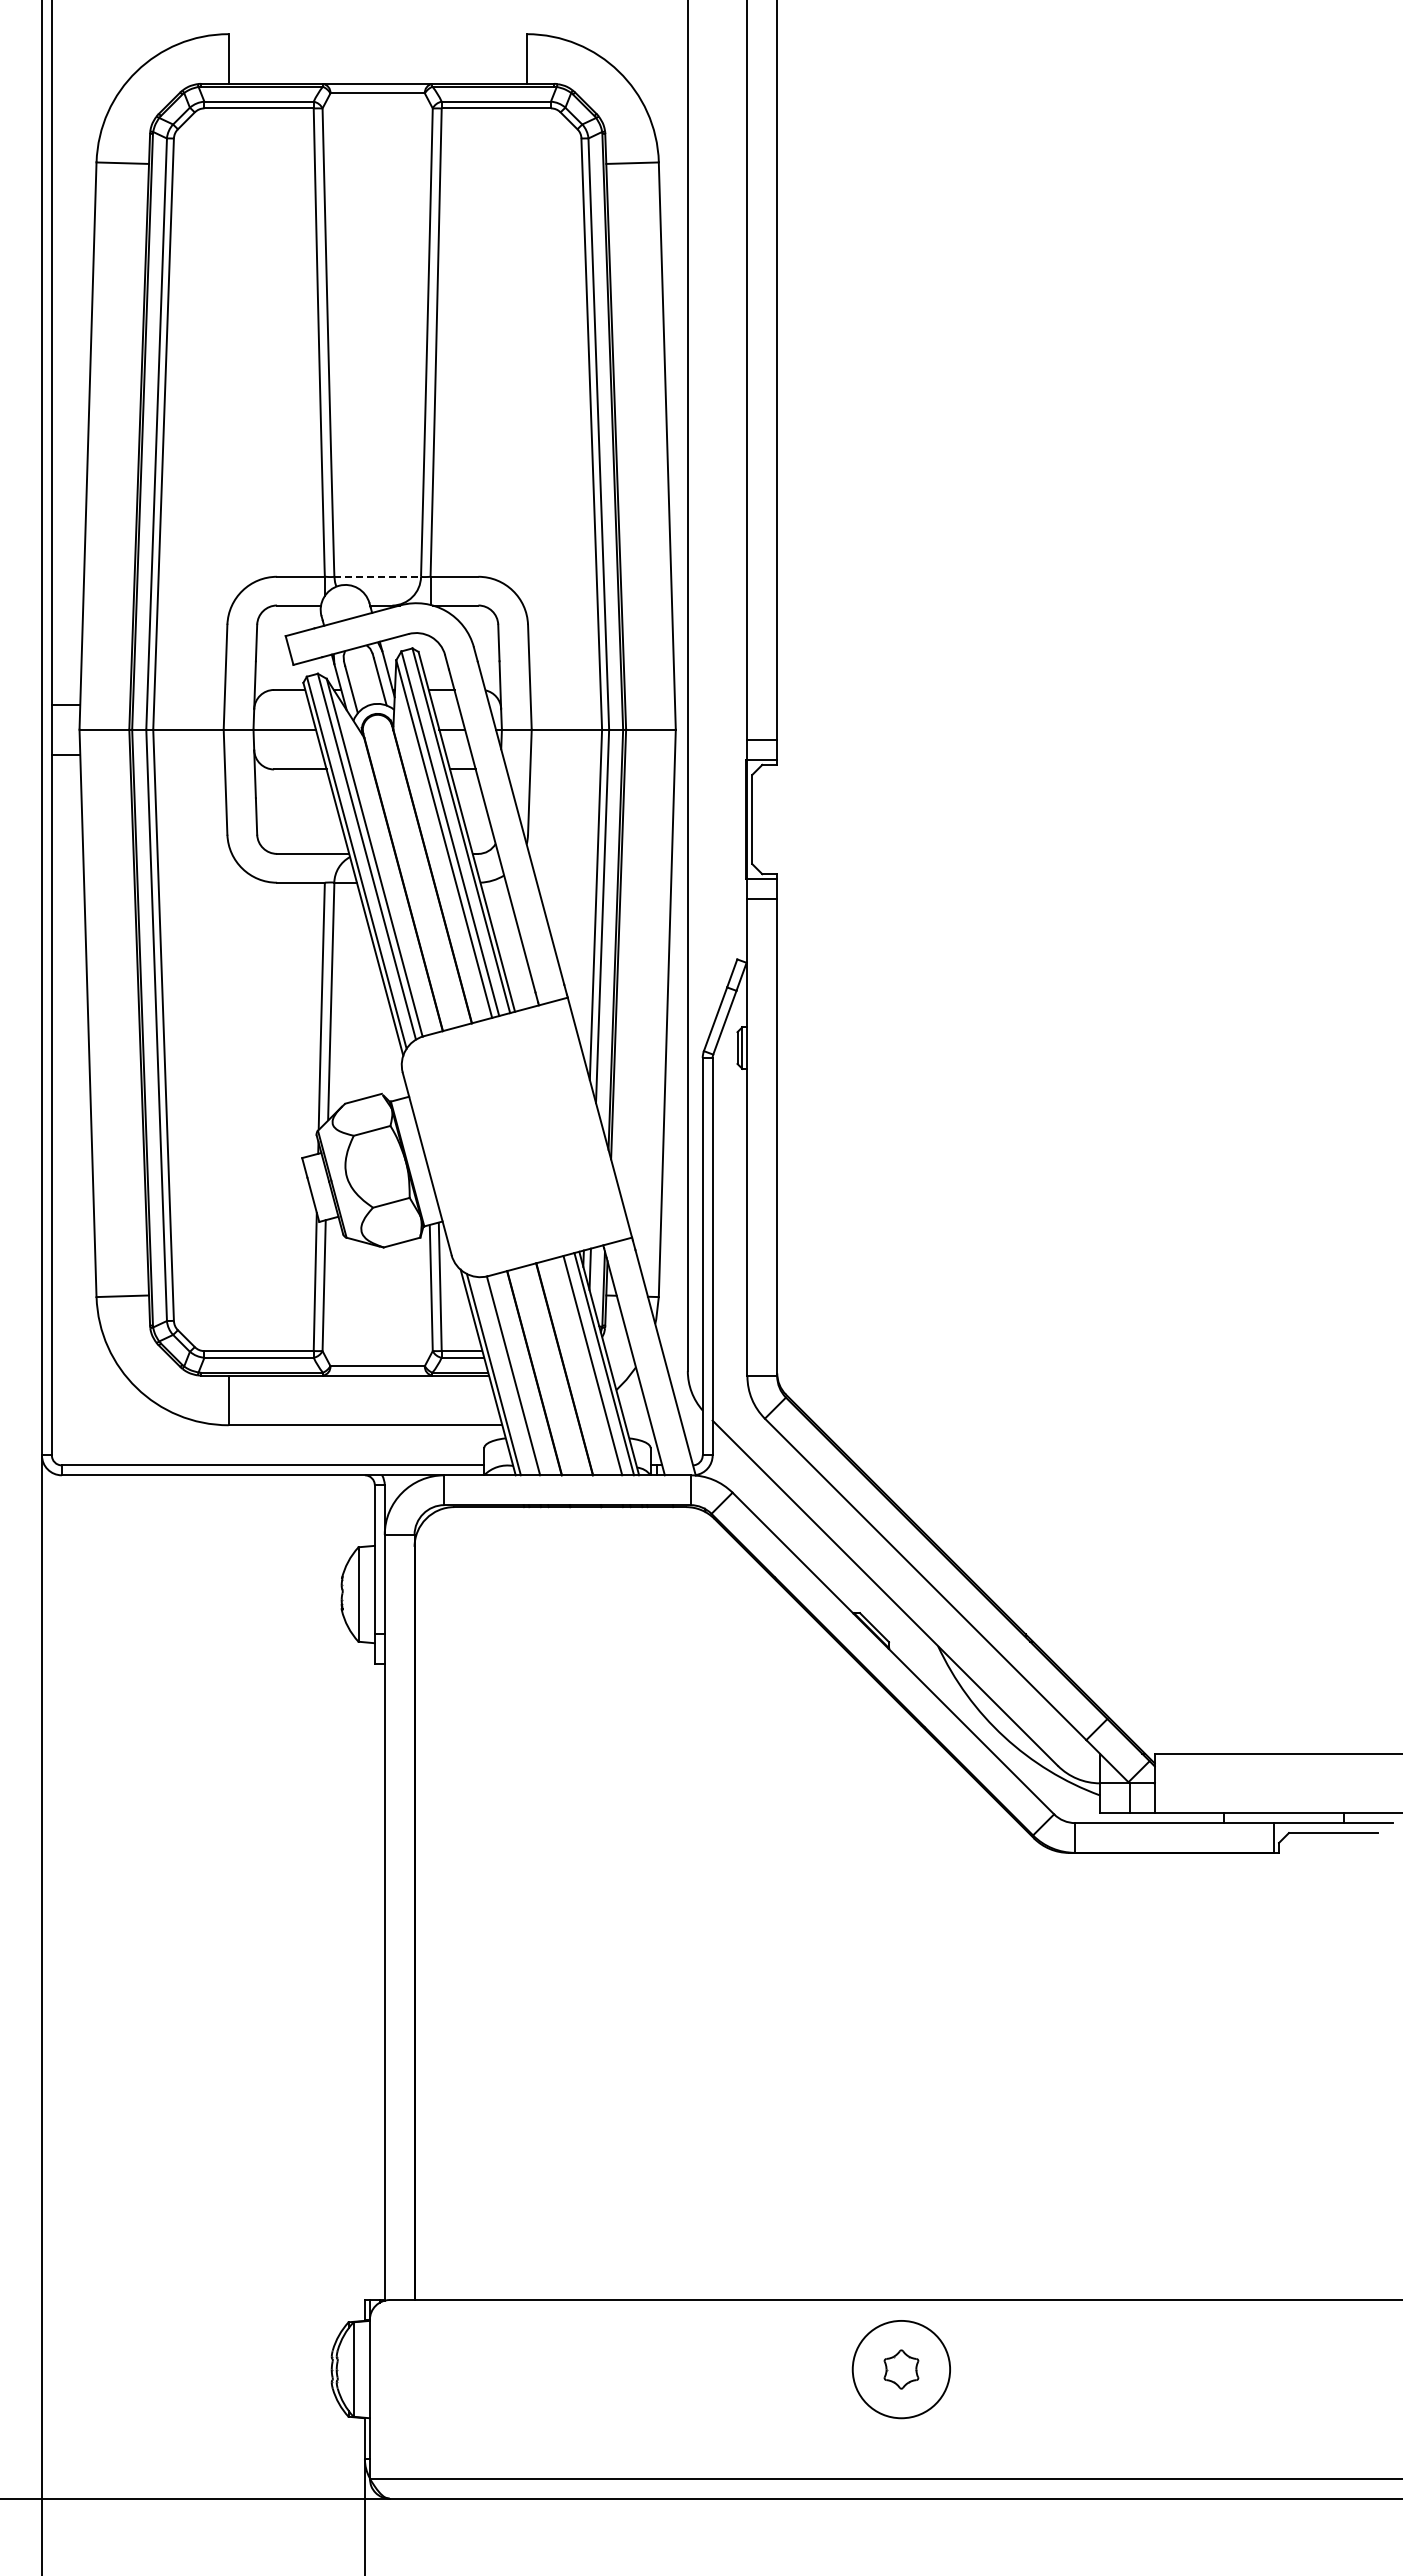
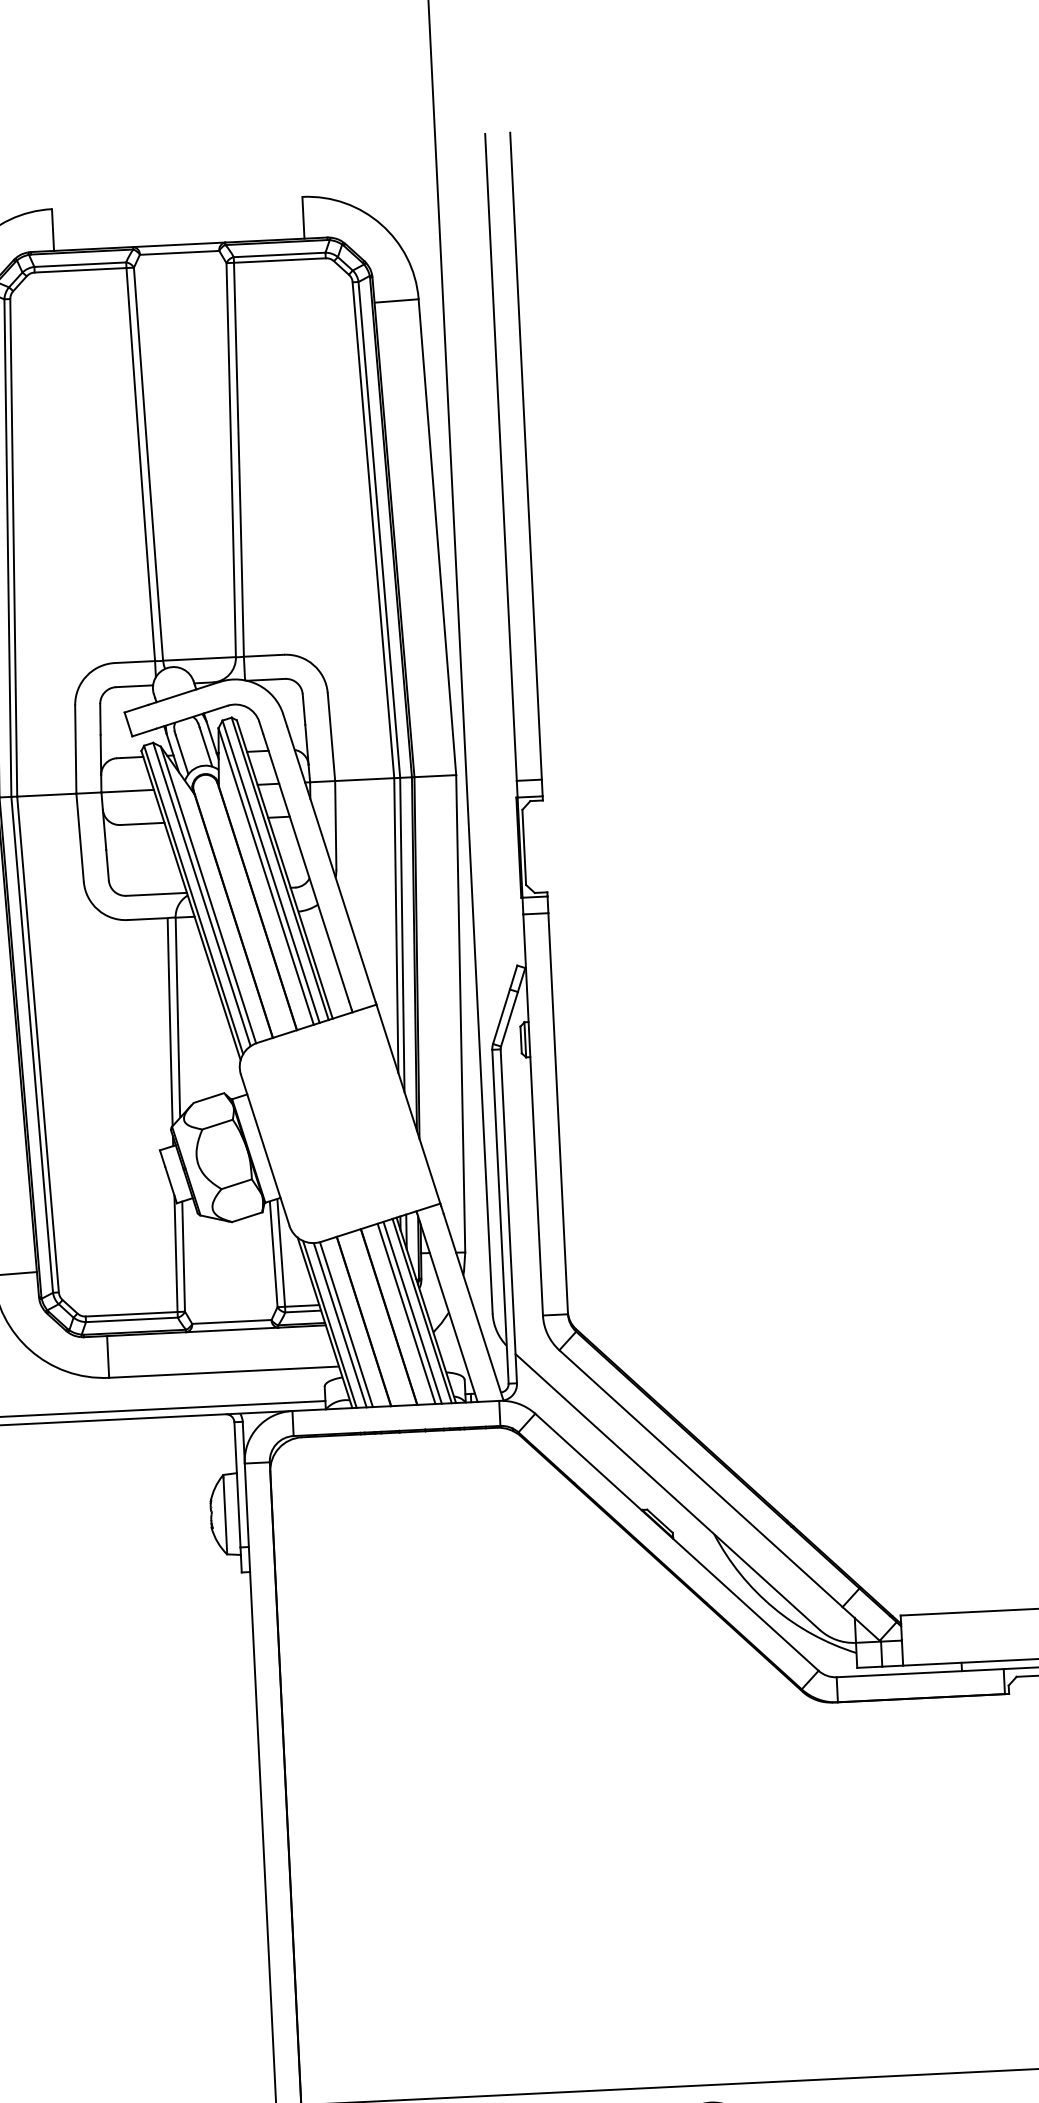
line: (378, 576) -> (200, 658), dashed -> solid
line: (585, 1366) -> (406, 1313), added
line: (505, 1376) -> (339, 1325), added

